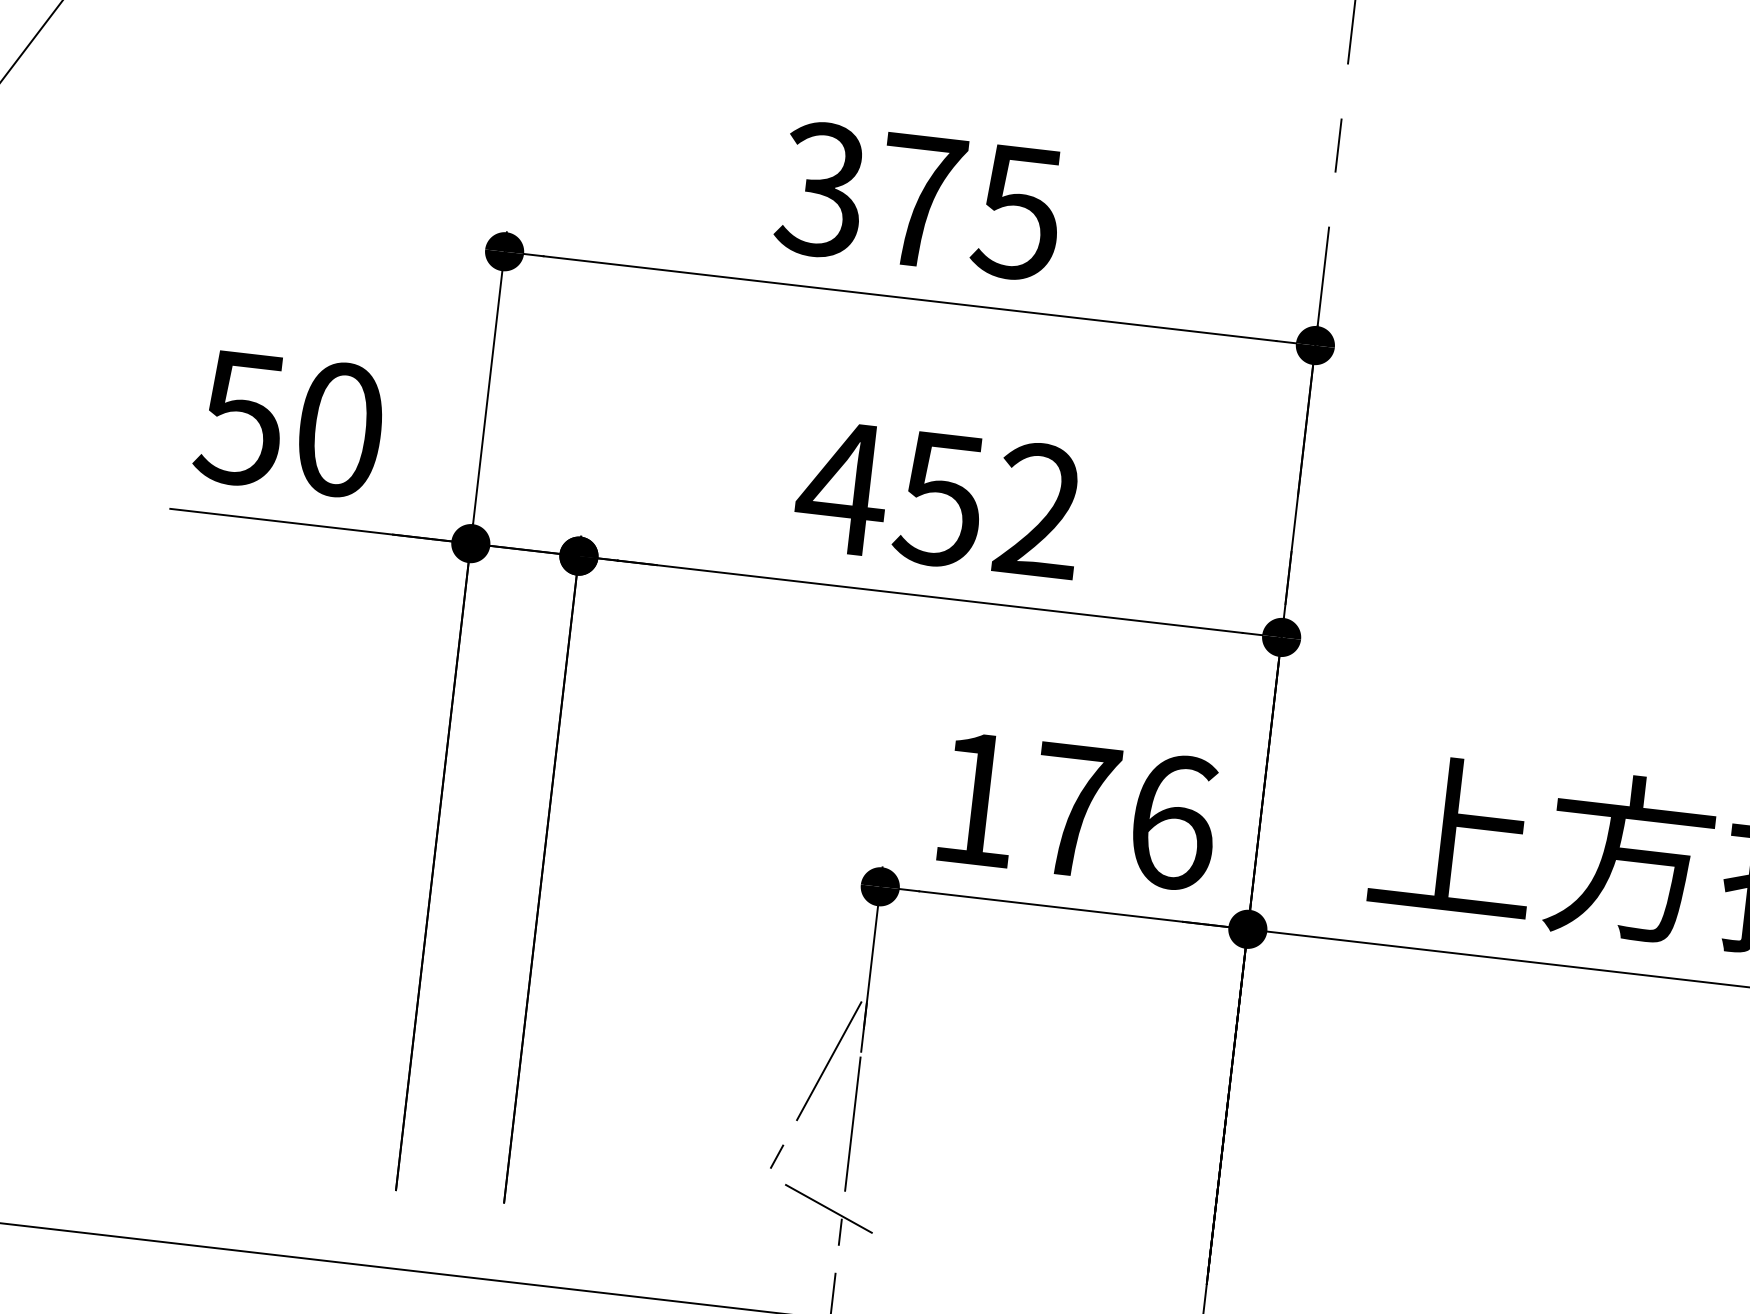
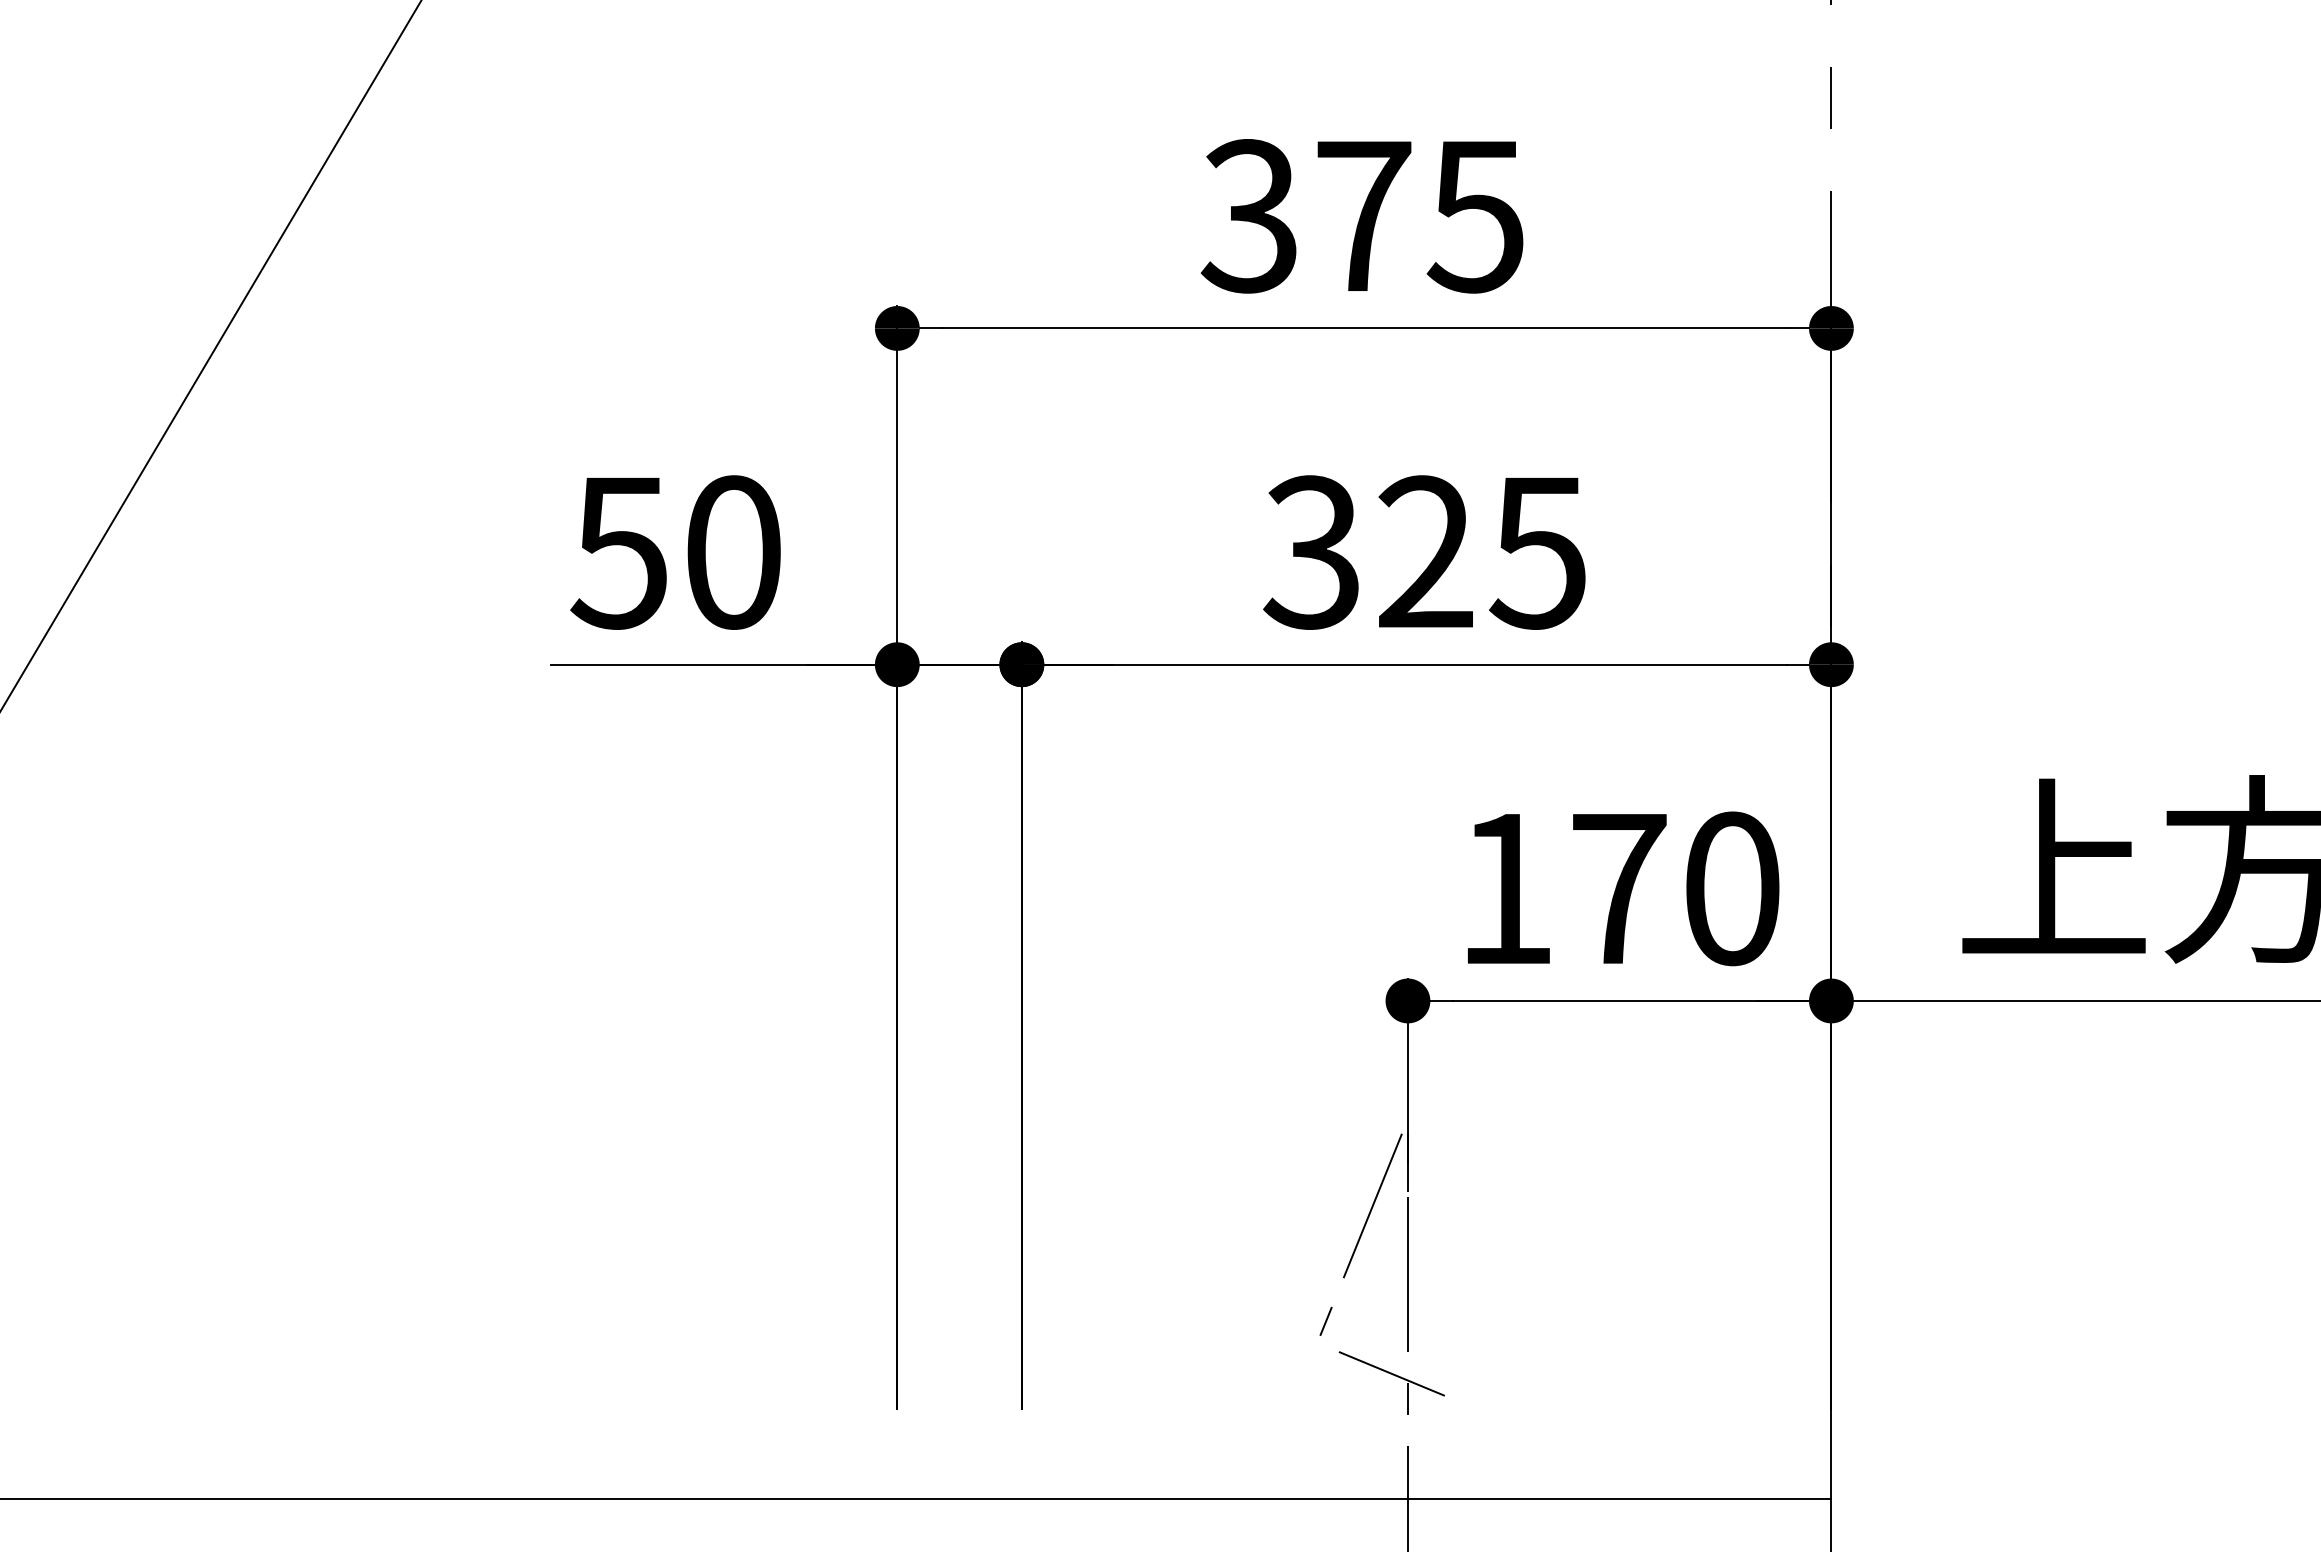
text: (938, 499) -> (1423, 552), 452 -> 325
text: (1174, 821) -> (1733, 888), 176 -> 170

